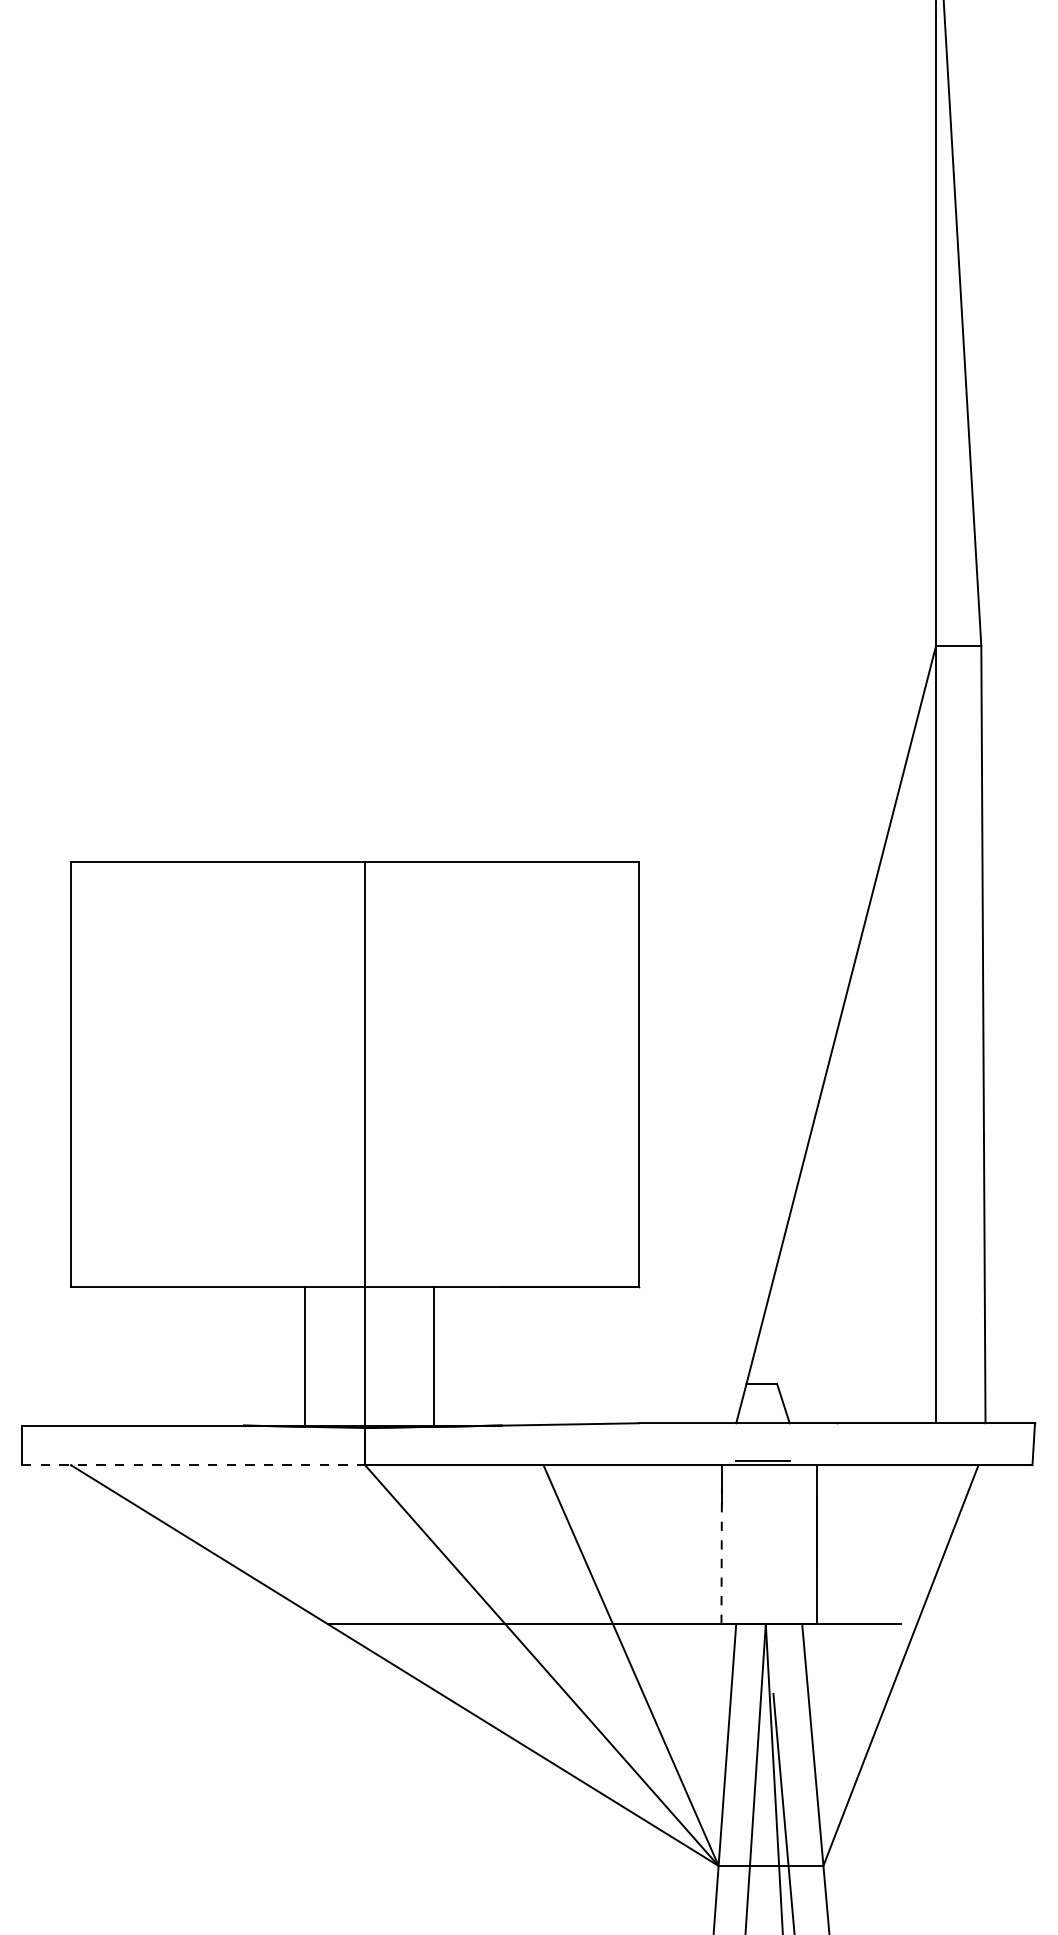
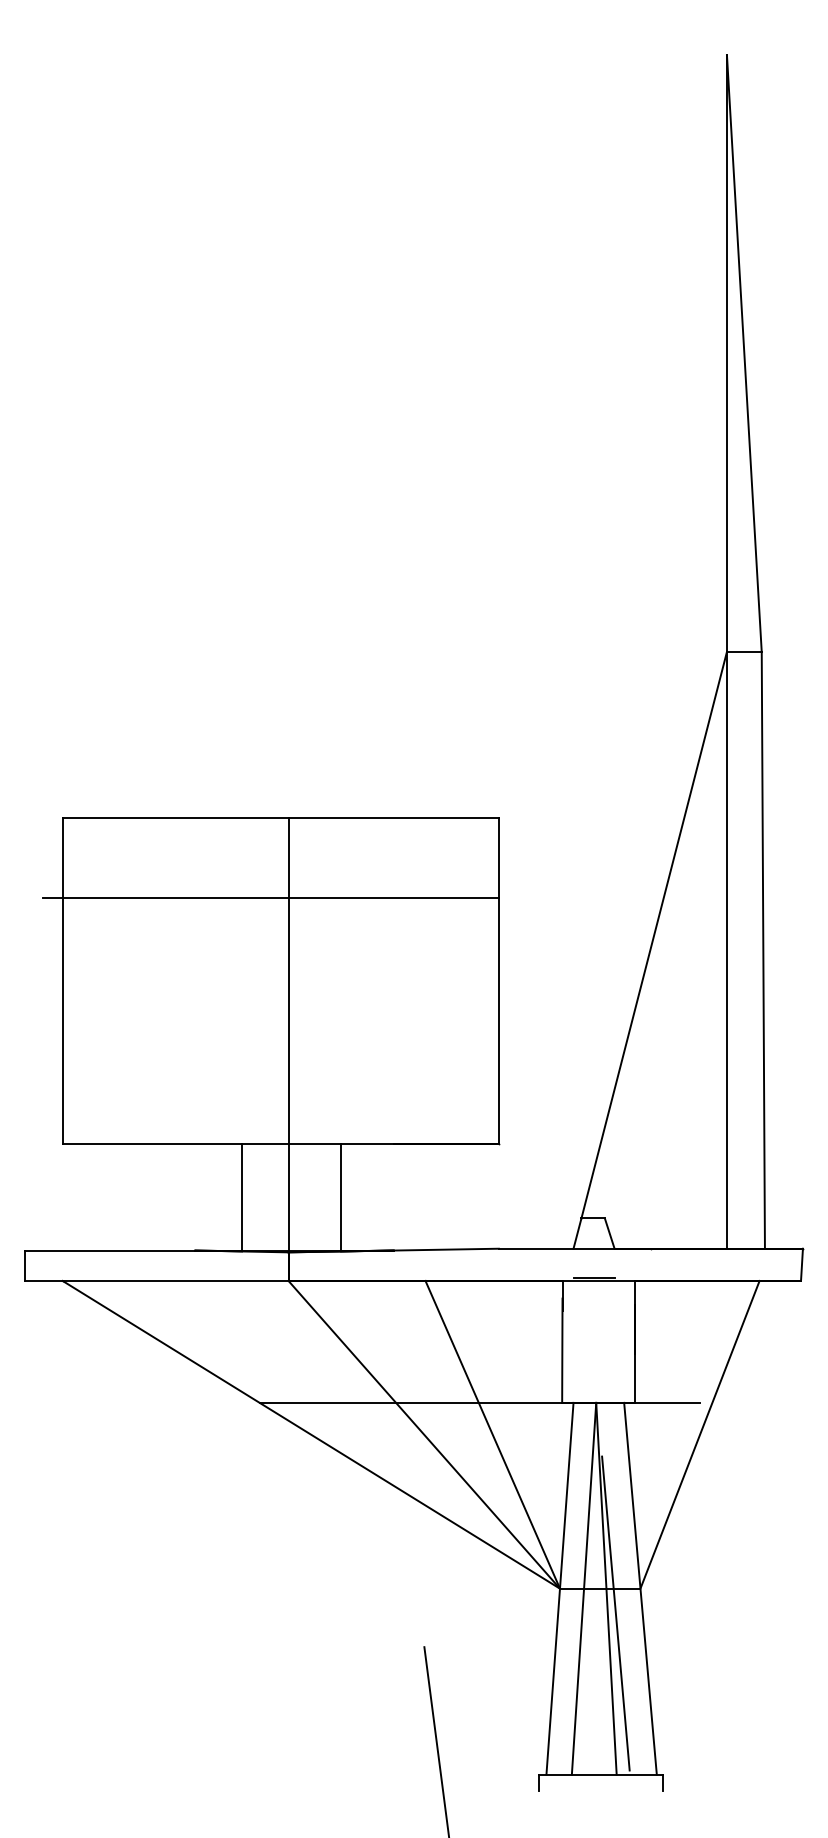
line: (341, 967) -> (270, 898), added
line: (193, 1464) -> (156, 1280), dashed -> solid
line: (721, 1555) -> (562, 1350), dashed -> solid

